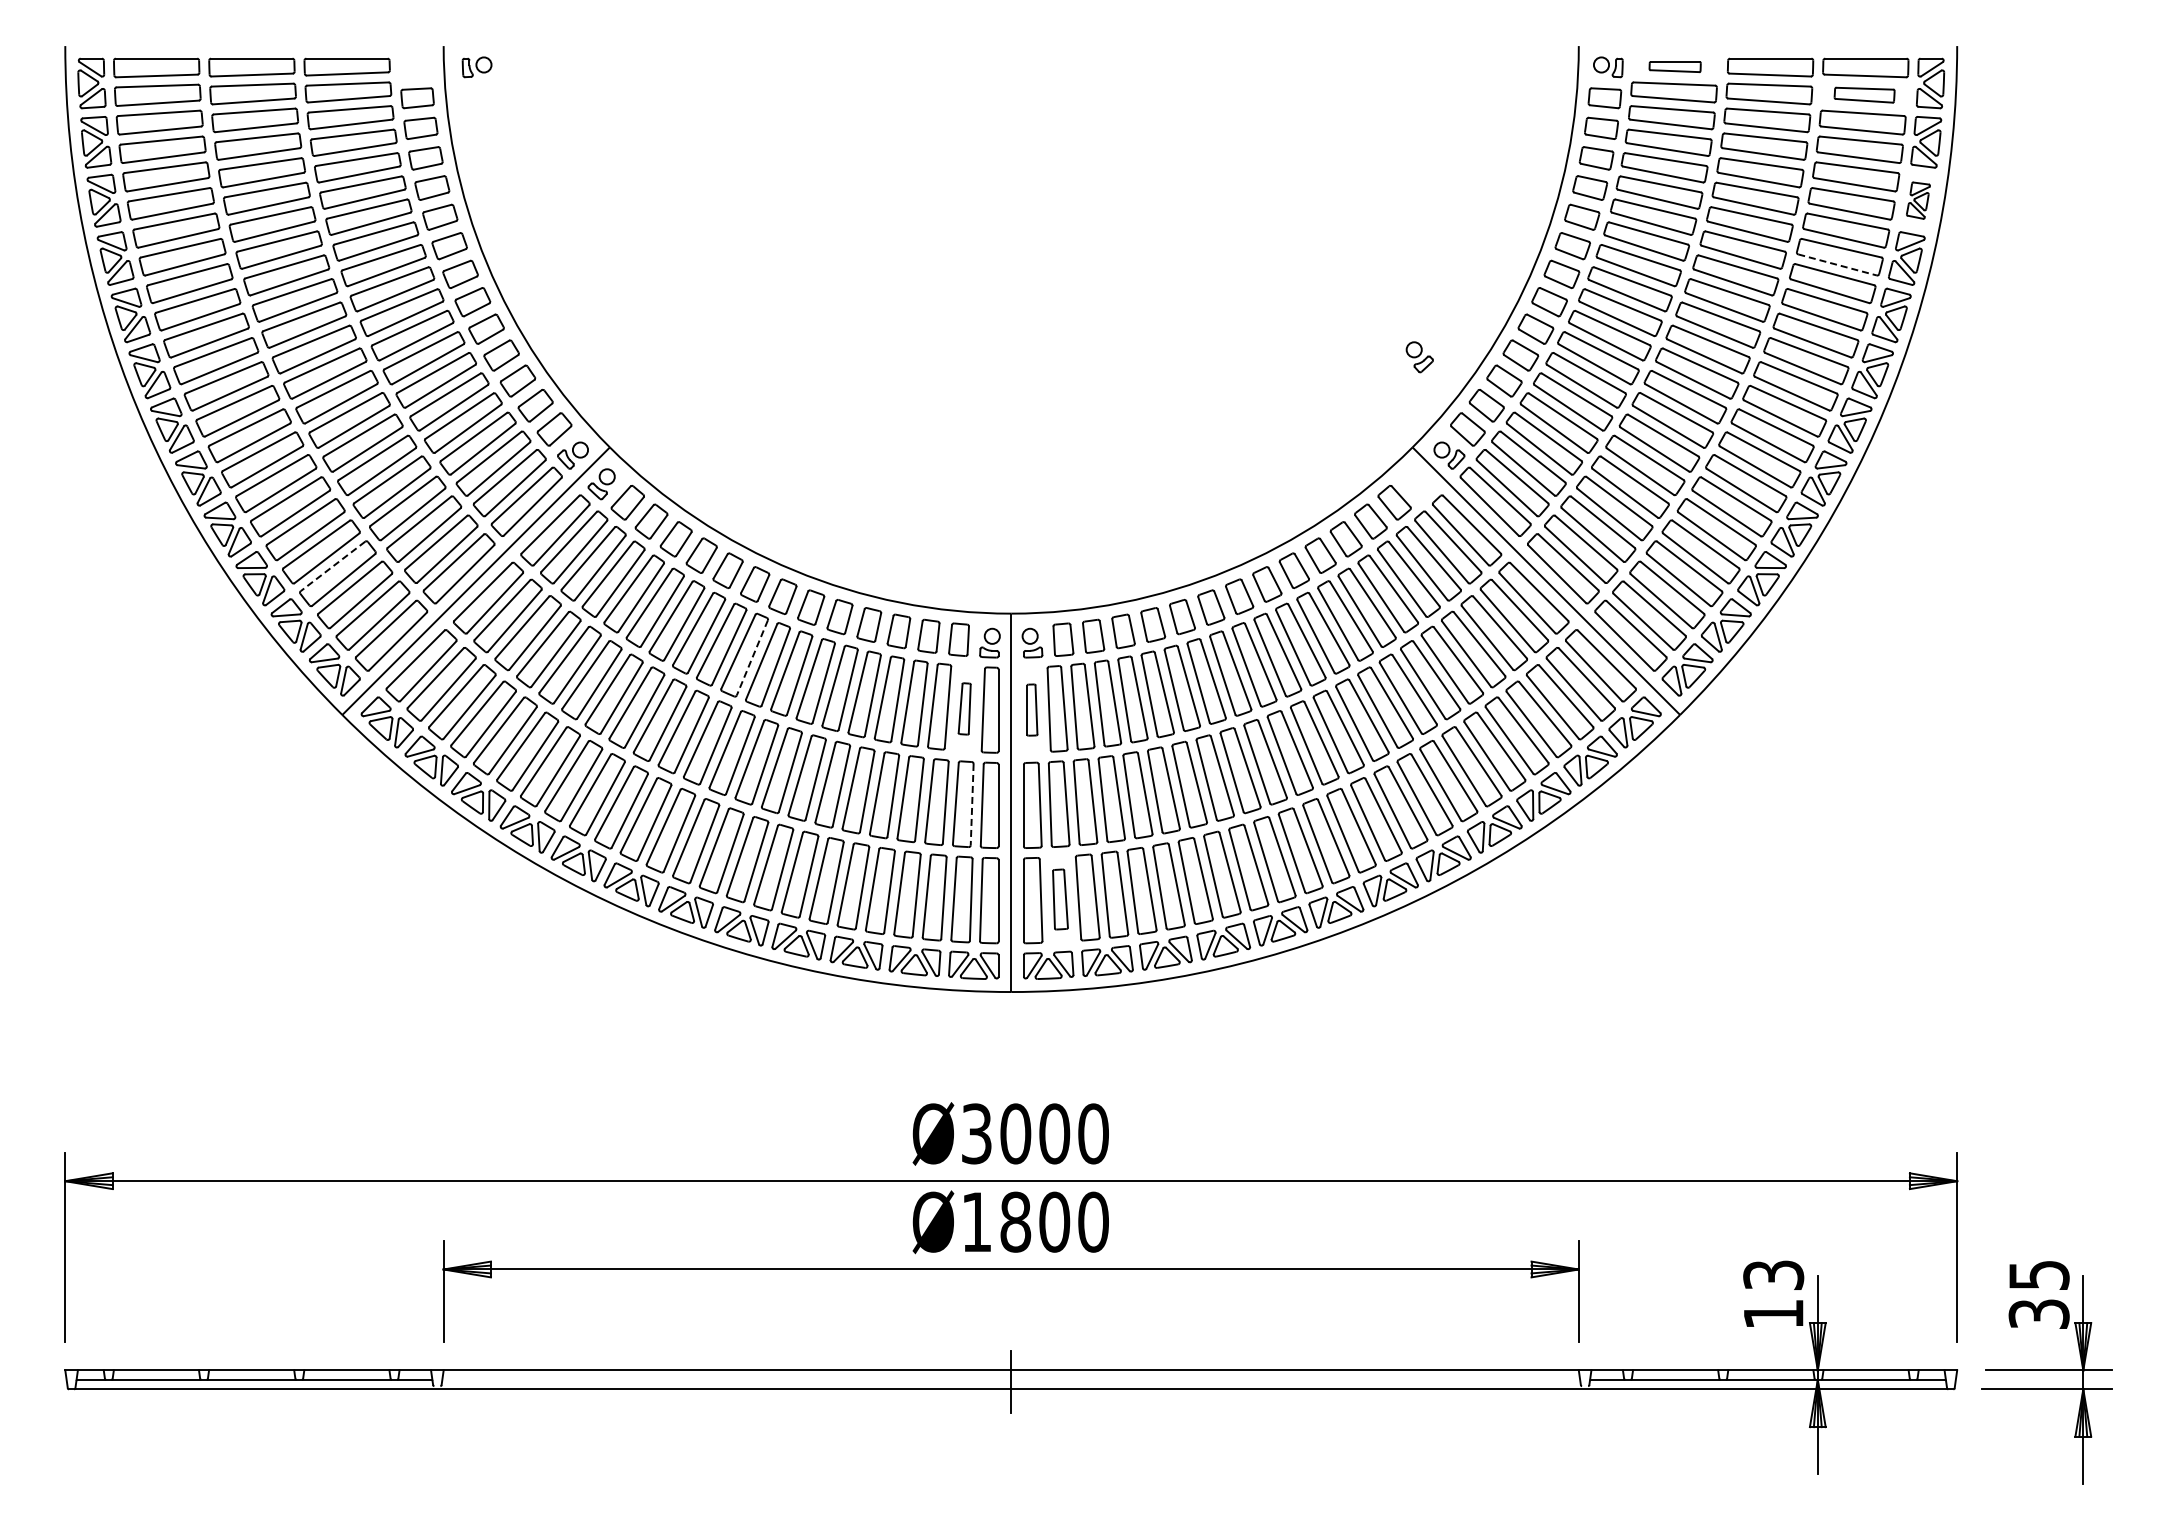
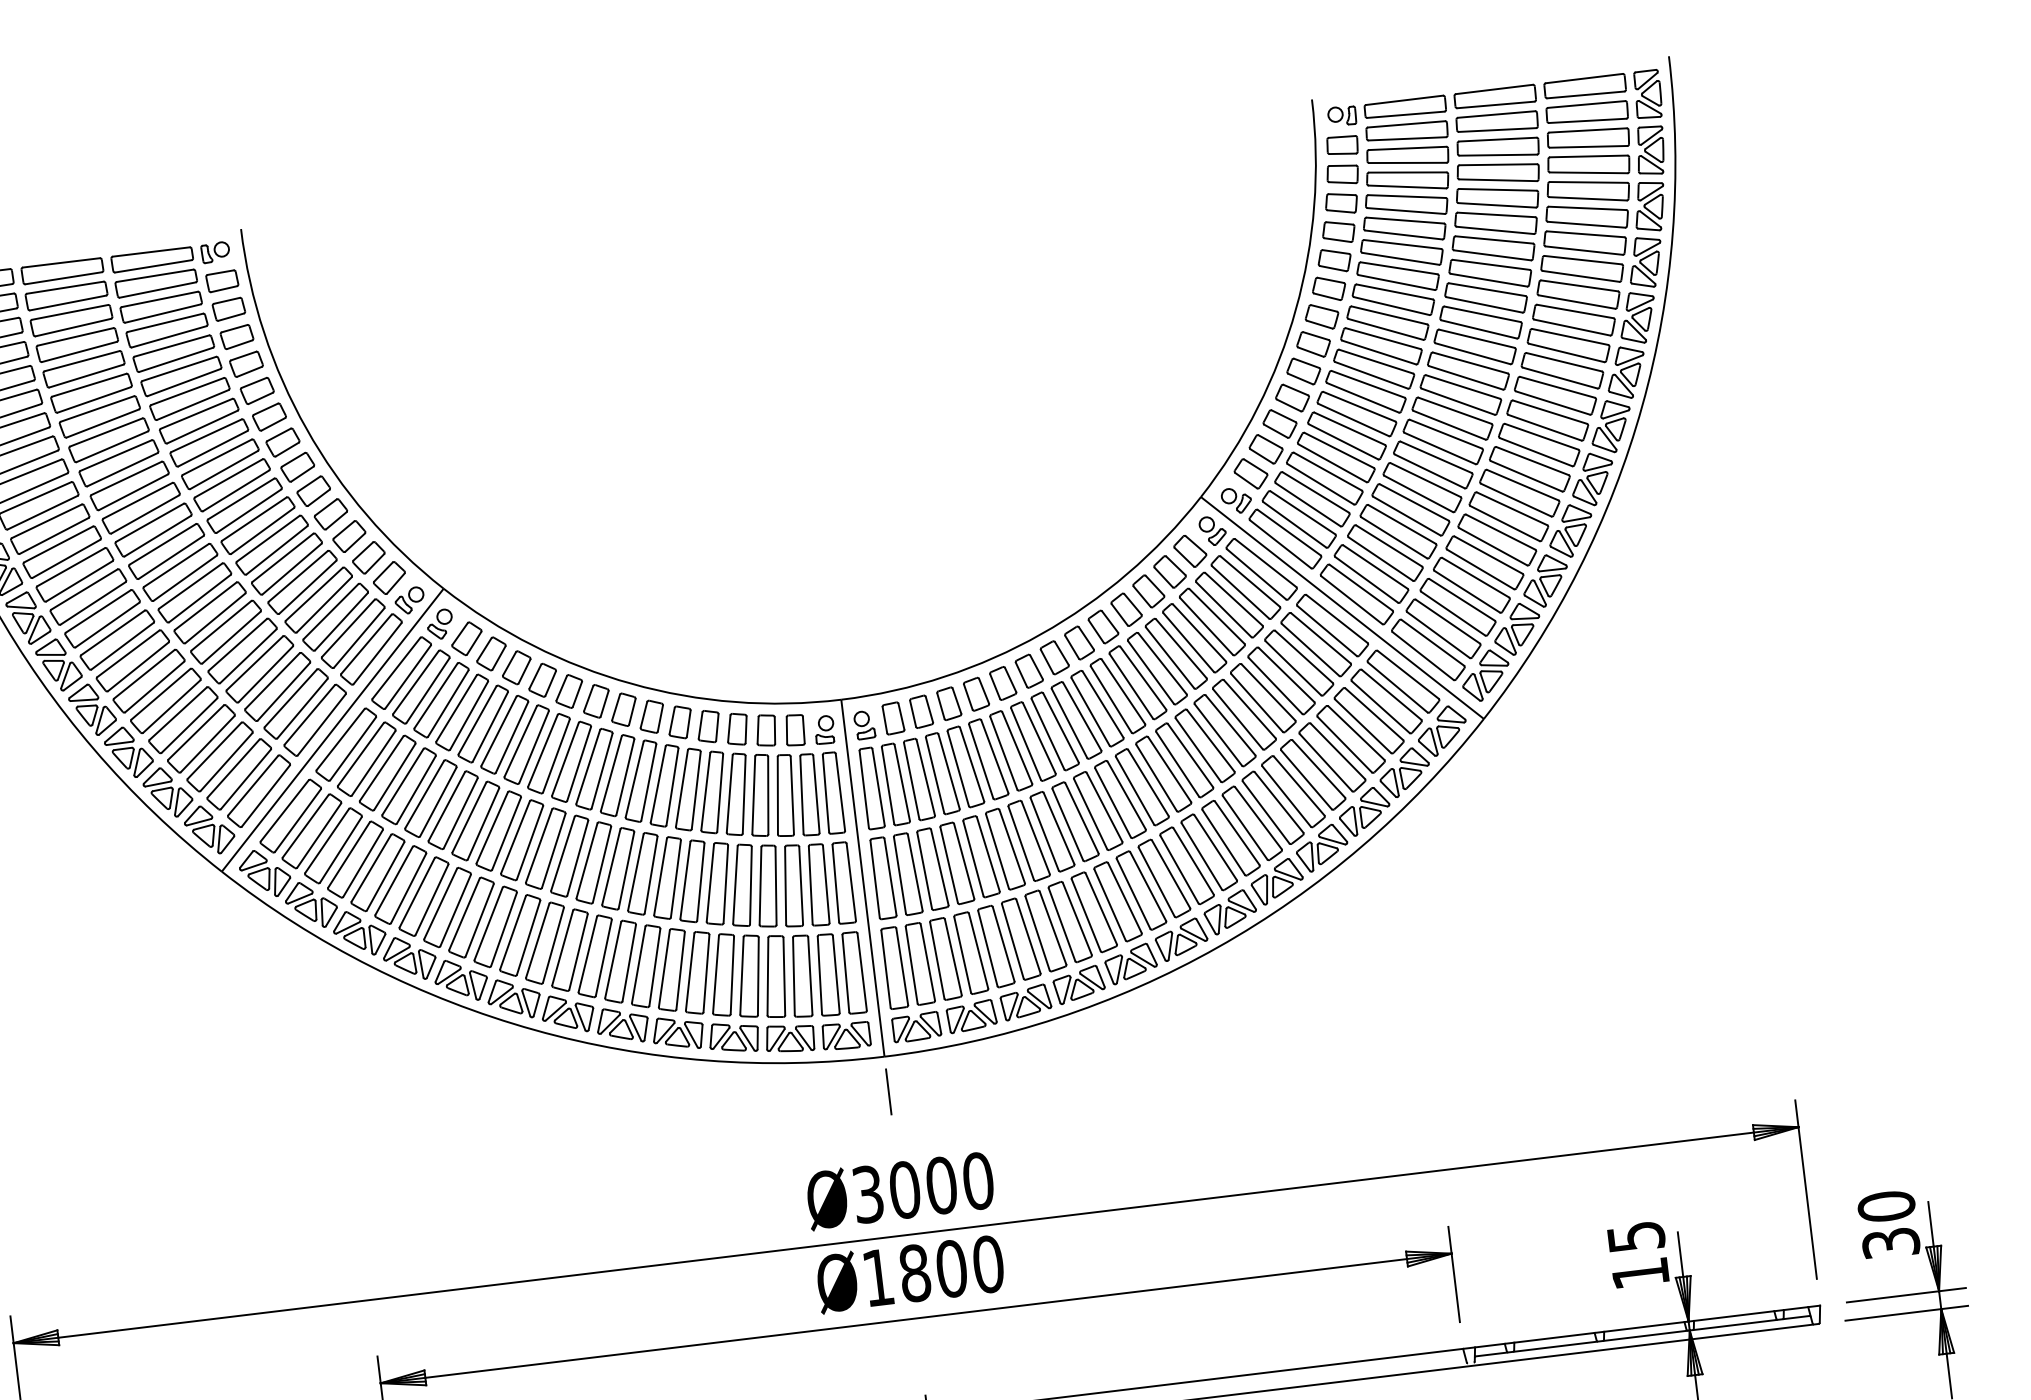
part: (1674, 66) -> (1404, 107), size x1.67
part: (476, 67) -> (215, 252), moved
part: (1864, 94) -> (1587, 112), size x1.43
part: (1918, 200) -> (1650, 206), size x1.43
line: (1837, 264) -> (1580, 275), dashed -> solid
part: (1419, 357) -> (1212, 531), moved
line: (333, 566) -> (196, 732), dashed -> solid
line: (752, 657) -> (602, 770), dashed -> solid
part: (964, 708) -> (808, 794), size x1.67
part: (1032, 709) -> (872, 787), size x1.67
line: (972, 804) -> (826, 884), dashed -> solid
part: (1060, 899) -> (920, 963), size x1.43
line: (1011, 1029) -> (889, 1092), added
text: (1773, 1274) -> (1635, 1236), 13 -> 15
text: (2038, 1274) -> (1885, 1205), 35 -> 30

